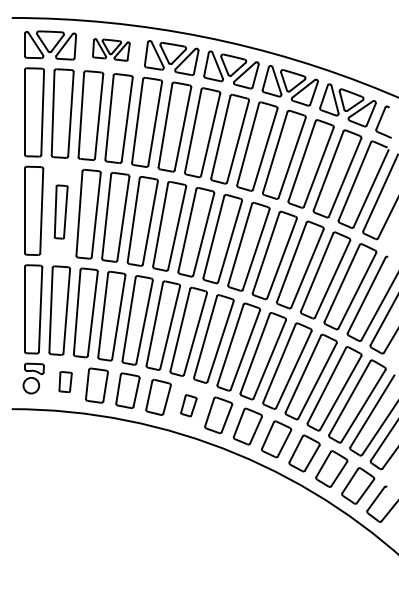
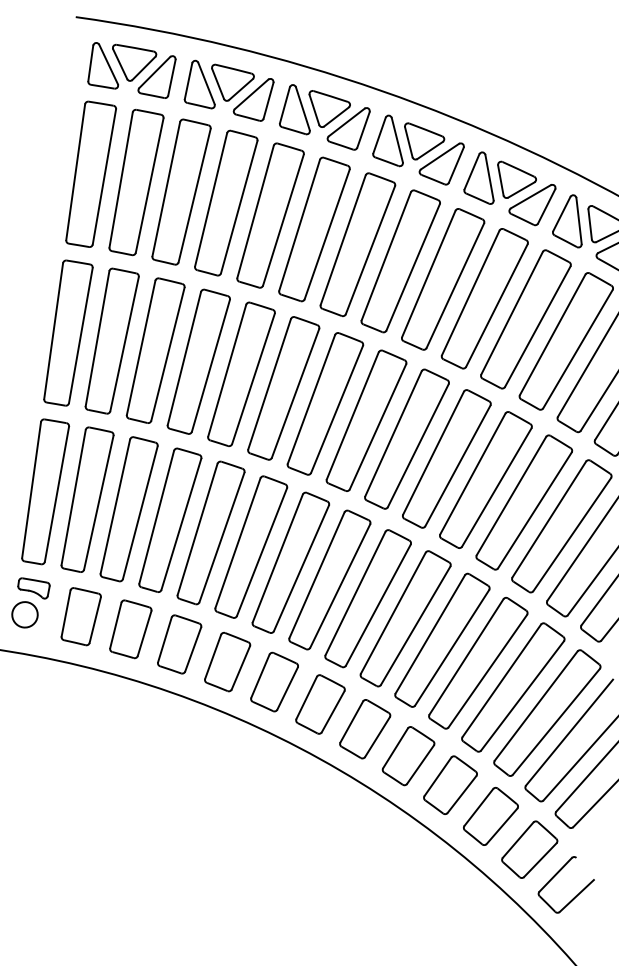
part: (111, 49) -> (229, 90), size x1.43
part: (60, 211) -> (111, 340), size x1.67
part: (65, 381) -> (81, 615), size x1.67
part: (188, 405) -> (274, 681), size x1.67

